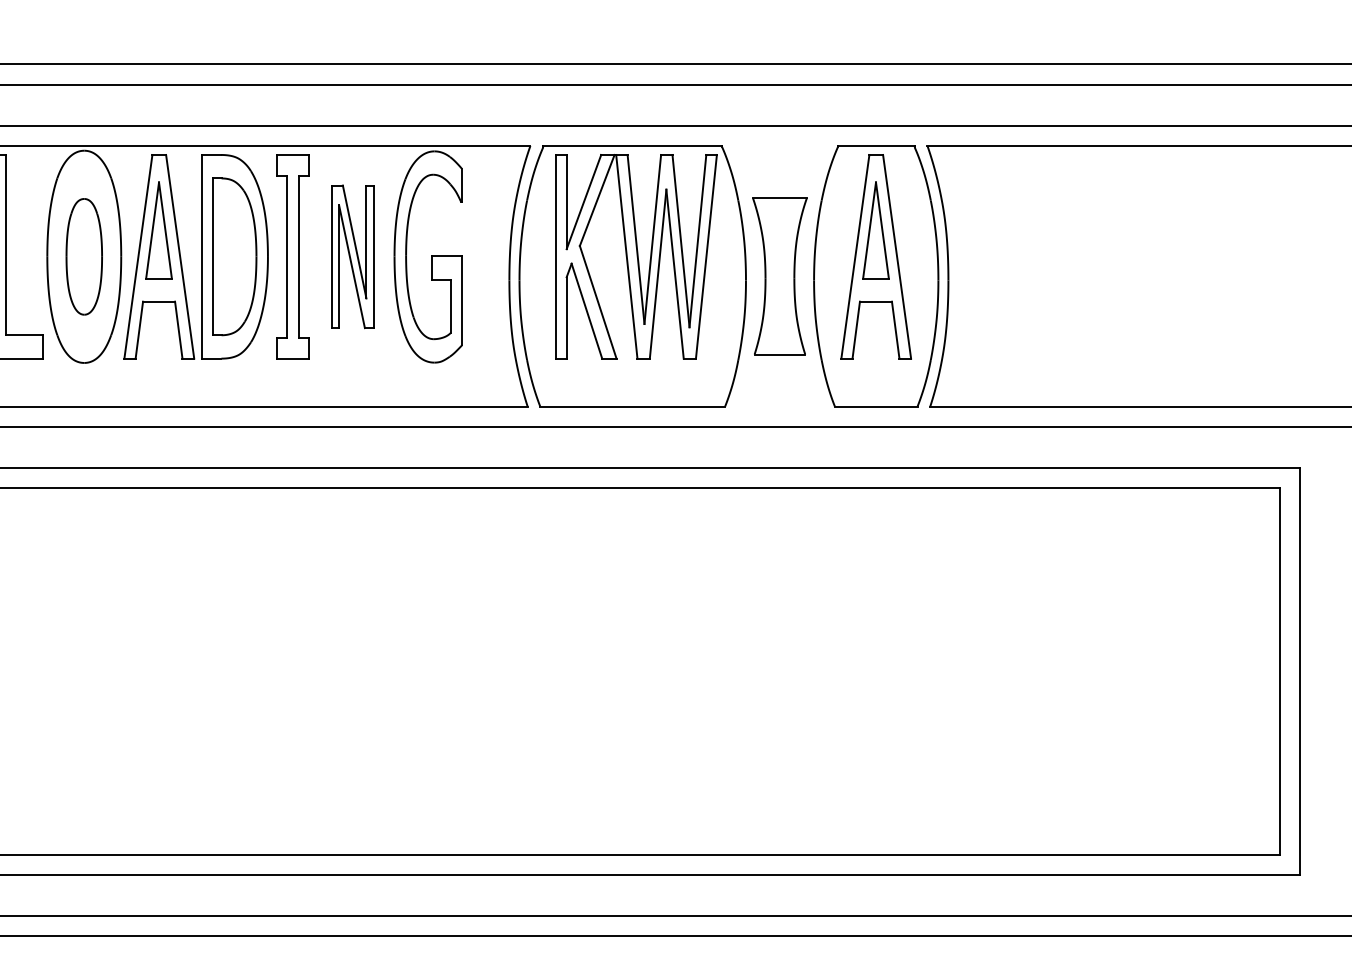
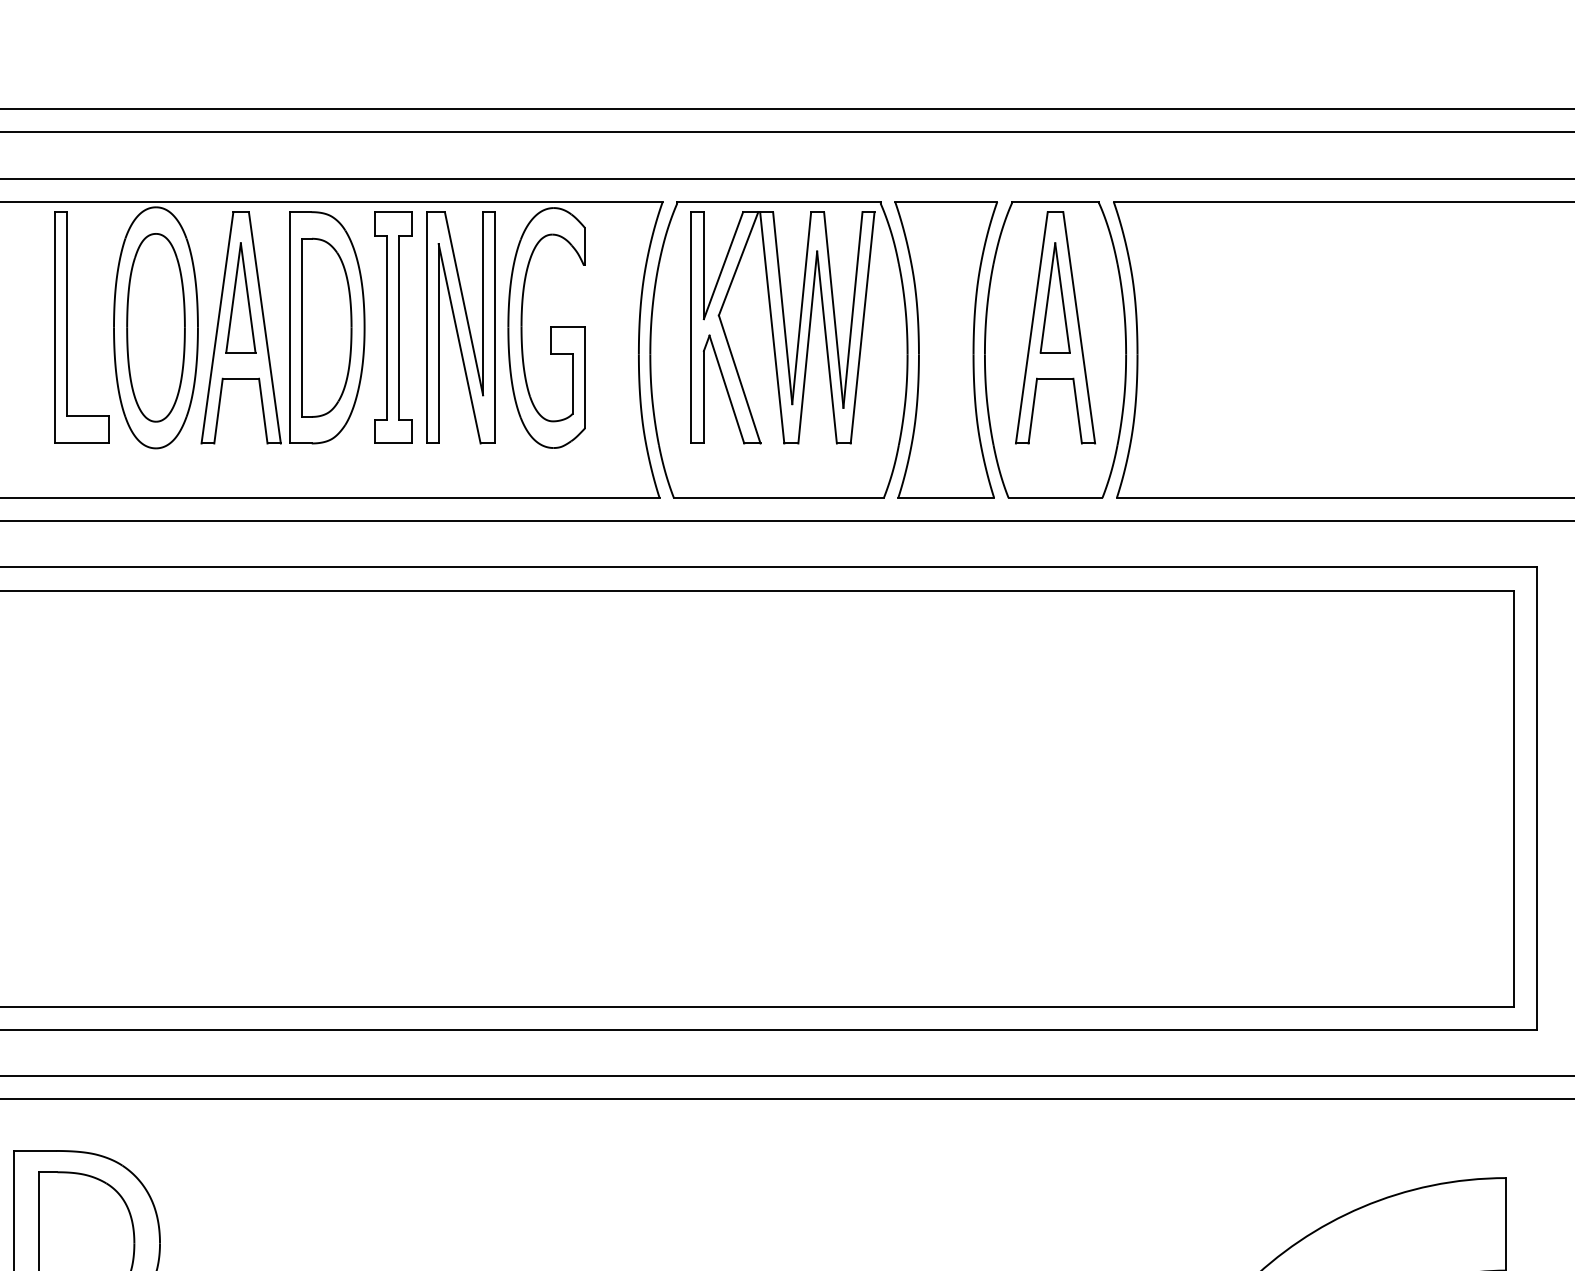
part: (83, 256) -> (155, 327), size x1.43
part: (352, 256) -> (460, 327), size x1.43
part: (779, 275) -> (945, 349), size x1.67

